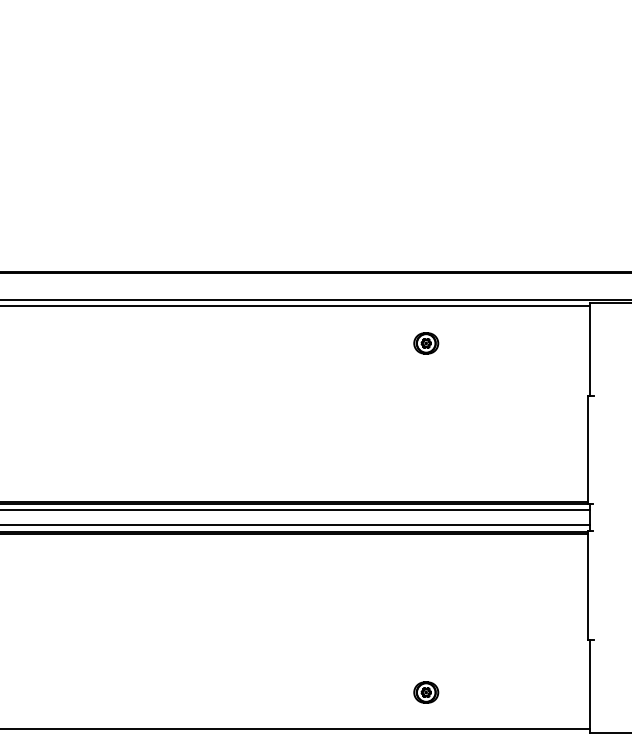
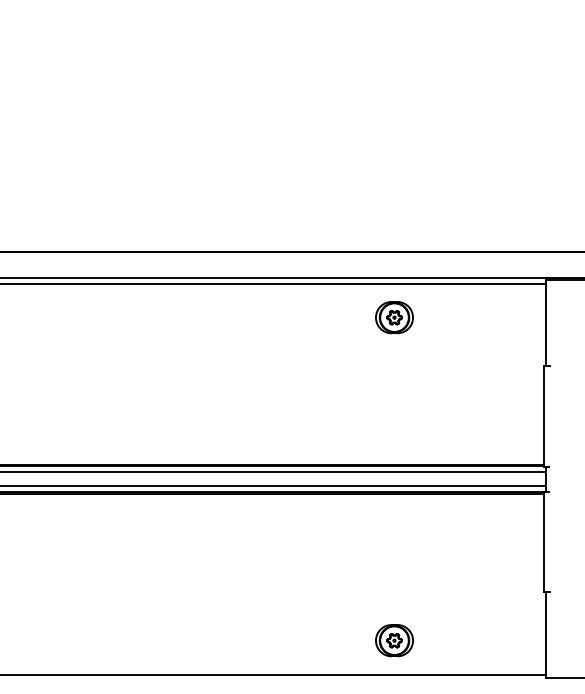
part: (426, 343) -> (394, 317), size x1.67
part: (426, 692) -> (394, 640), size x1.67

